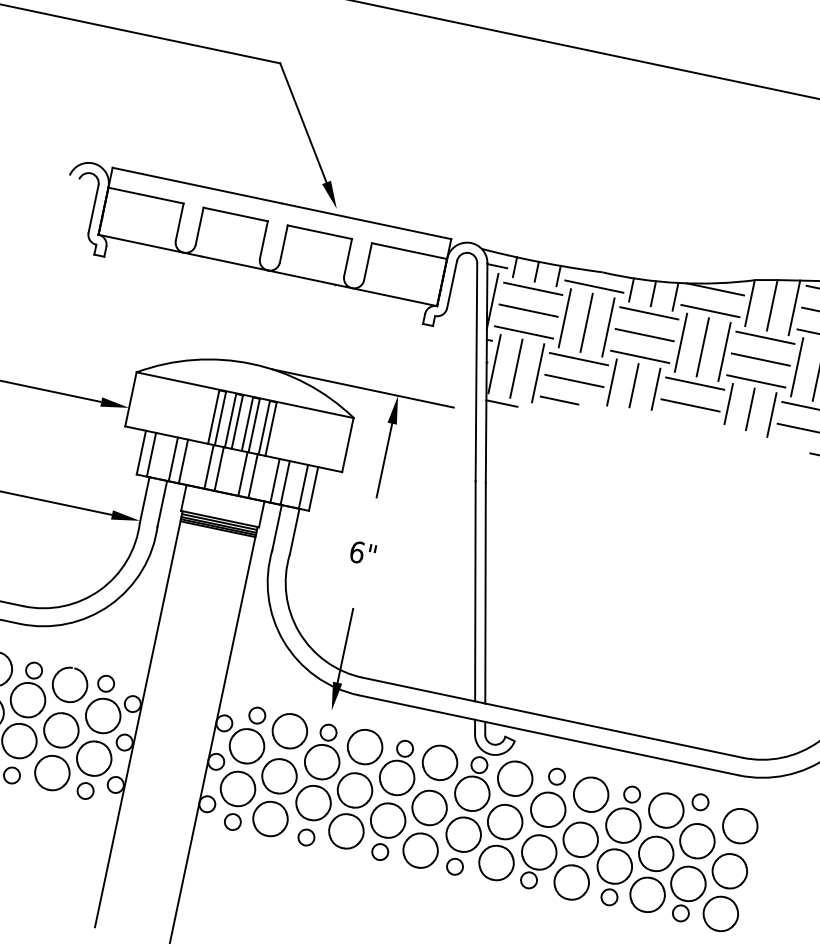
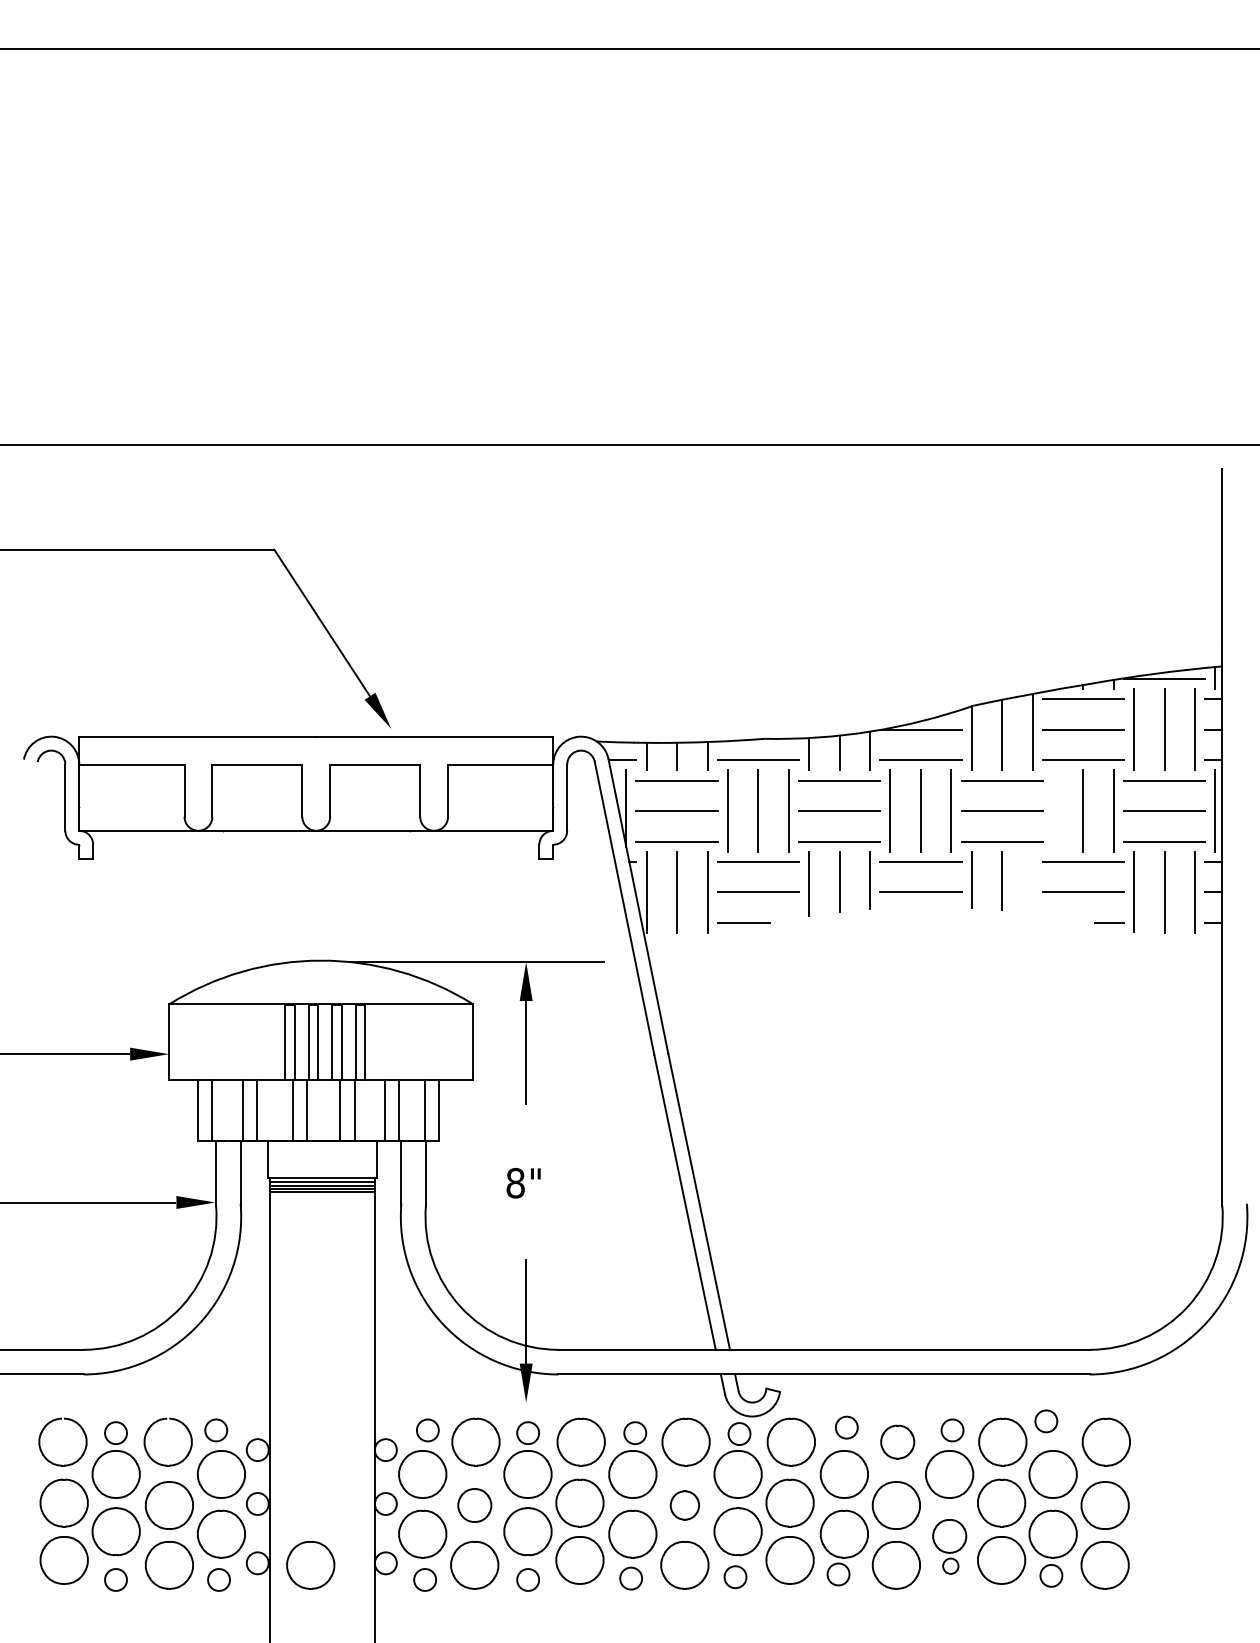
line: (796, 366) -> (1052, 810), removed
line: (501, 403) -> (667, 943), removed
line: (771, 414) -> (1032, 881), removed
text: (357, 551) -> (515, 1182), 6" -> 8"
part: (279, 776) -> (474, 1505), size x0.7
part: (153, 794) -> (310, 1565), added
part: (591, 794) -> (897, 1441), size x0.7
part: (429, 807) -> (684, 1505), size x0.6
part: (612, 877) -> (949, 1546), size x0.7

